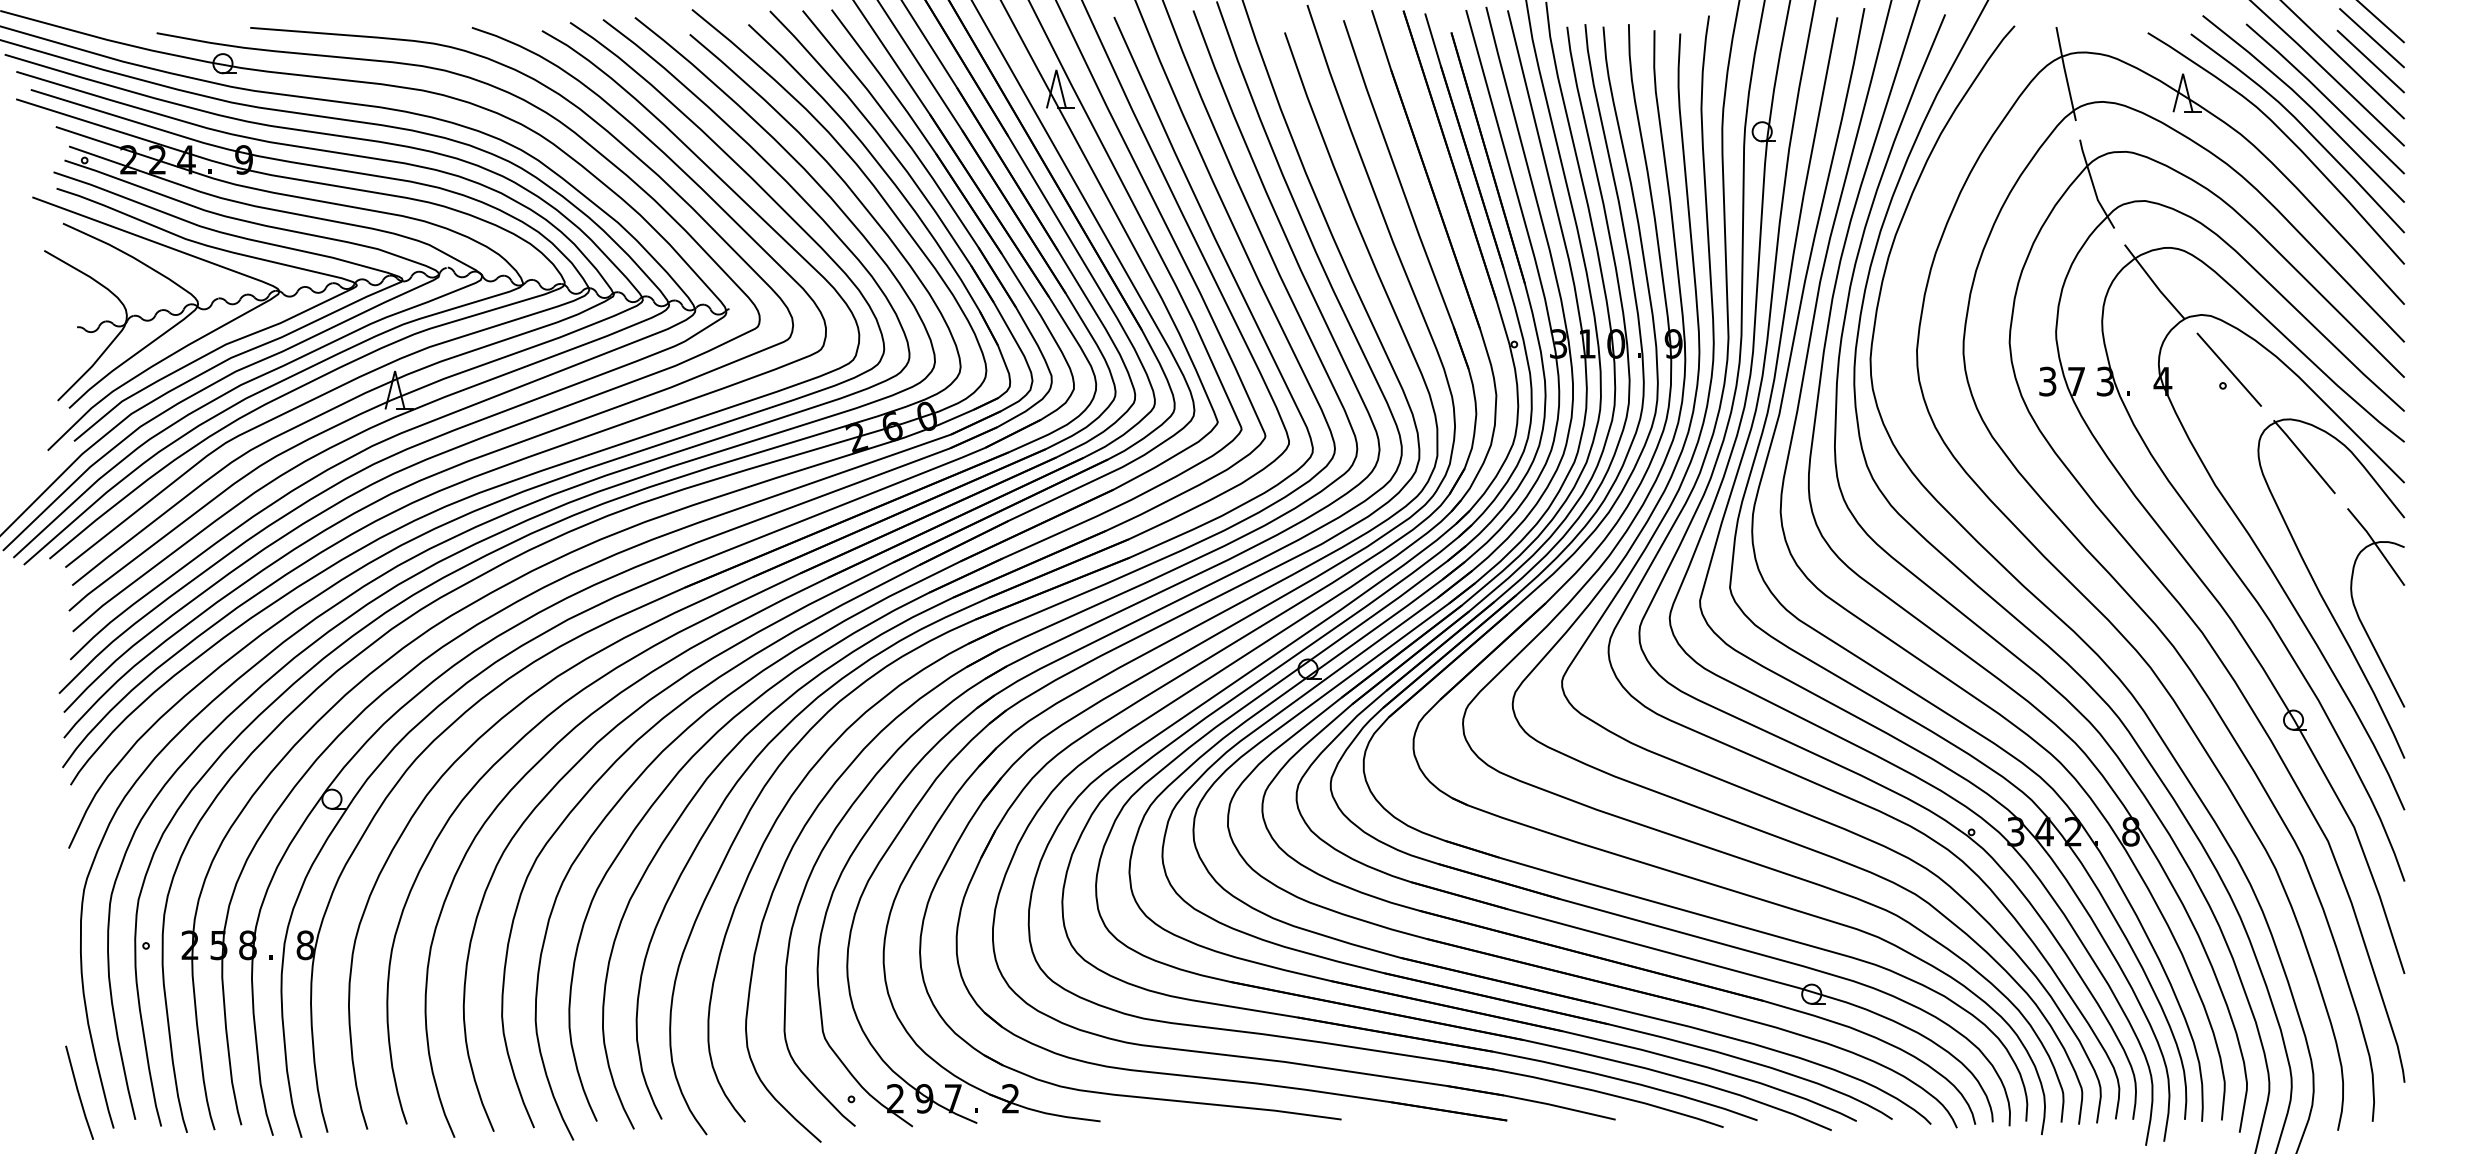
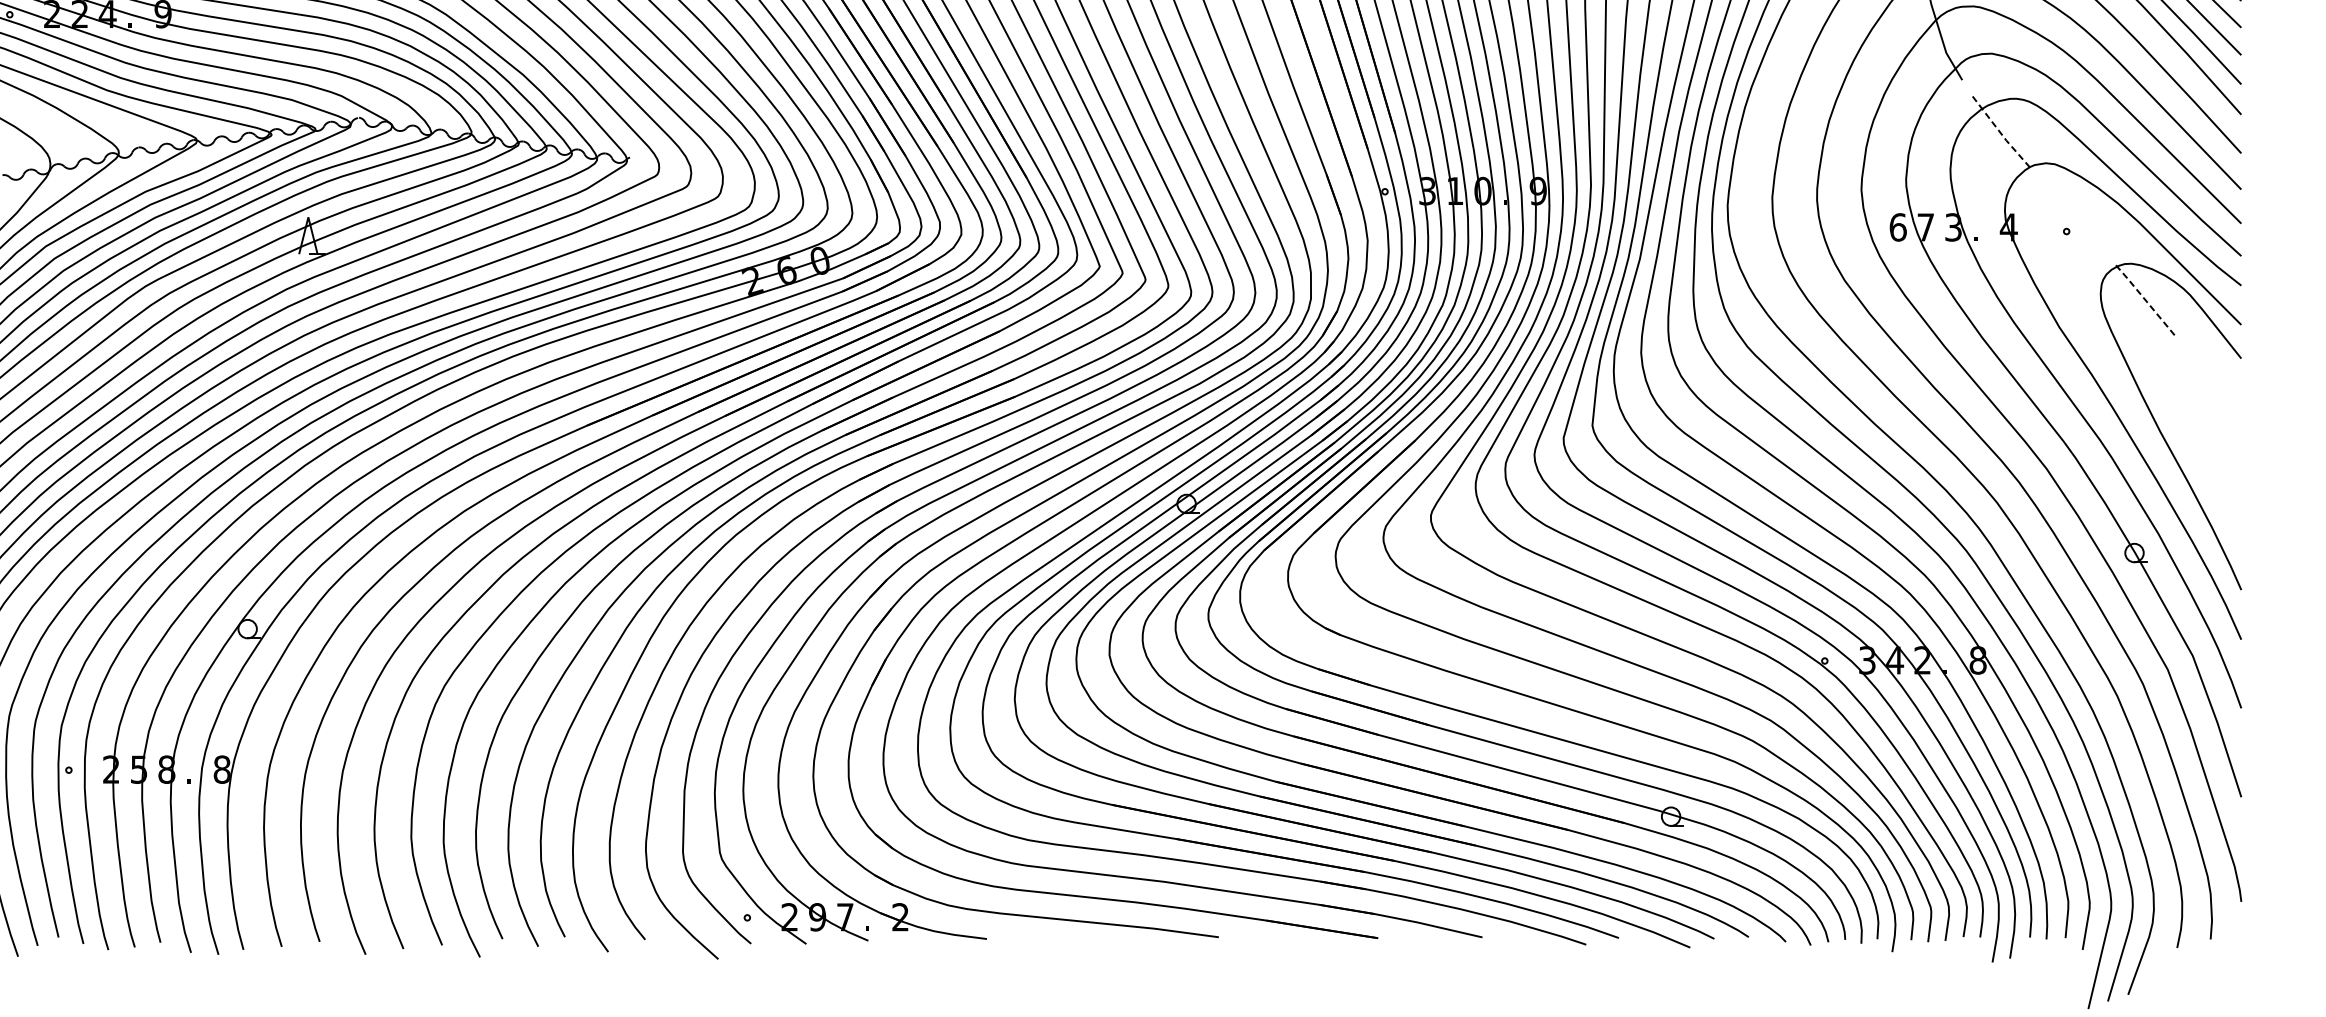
line: (2154, 283) -> (2000, 133), solid -> dashed
line: (2228, 369) -> (2071, 215), removed
text: (2047, 381) -> (1897, 227), 3 -> 6
line: (2304, 456) -> (2145, 299), solid -> dashed
part: (2358, 613) -> (2197, 450), removed

